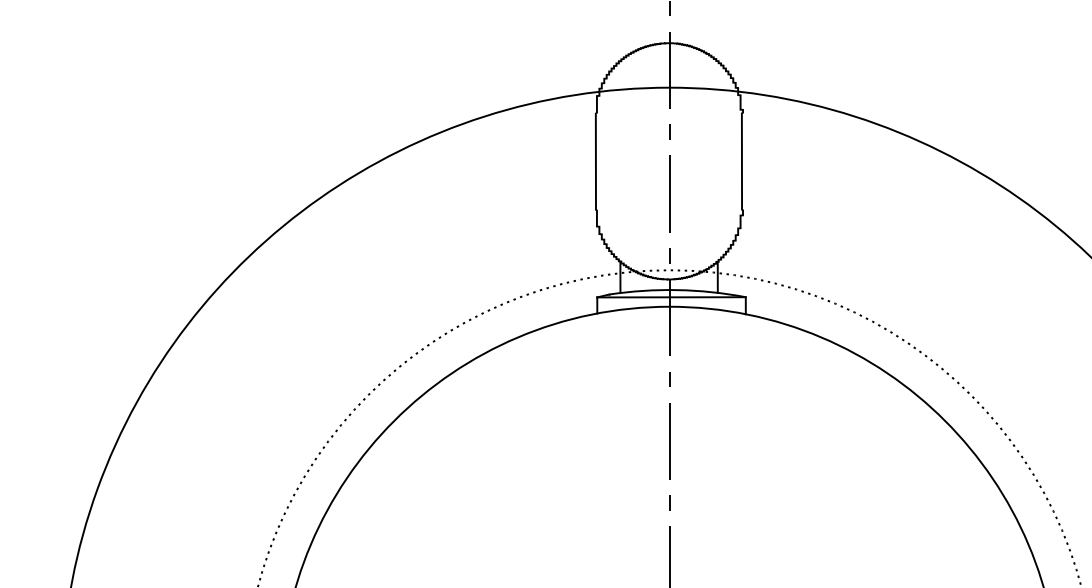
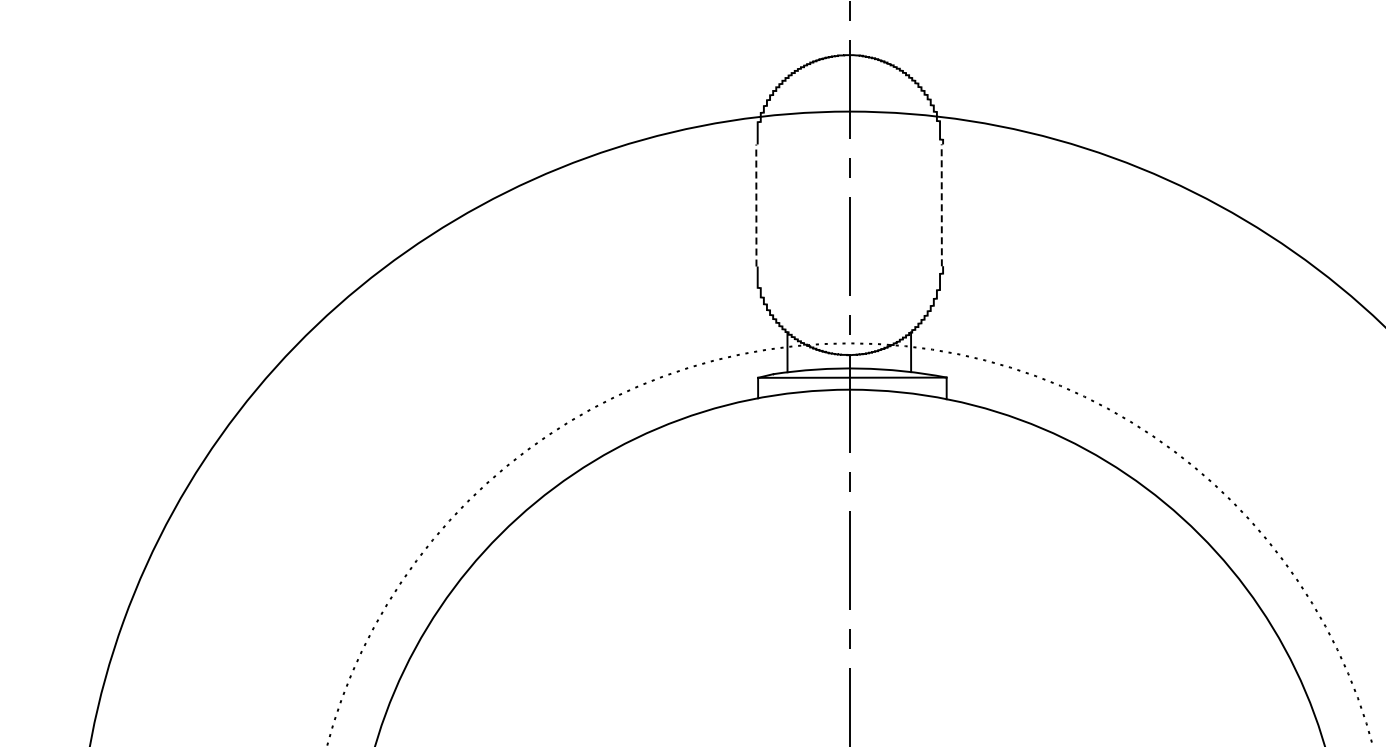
line: (596, 161) -> (756, 205), solid -> dashed
line: (741, 161) -> (941, 205), solid -> dashed

